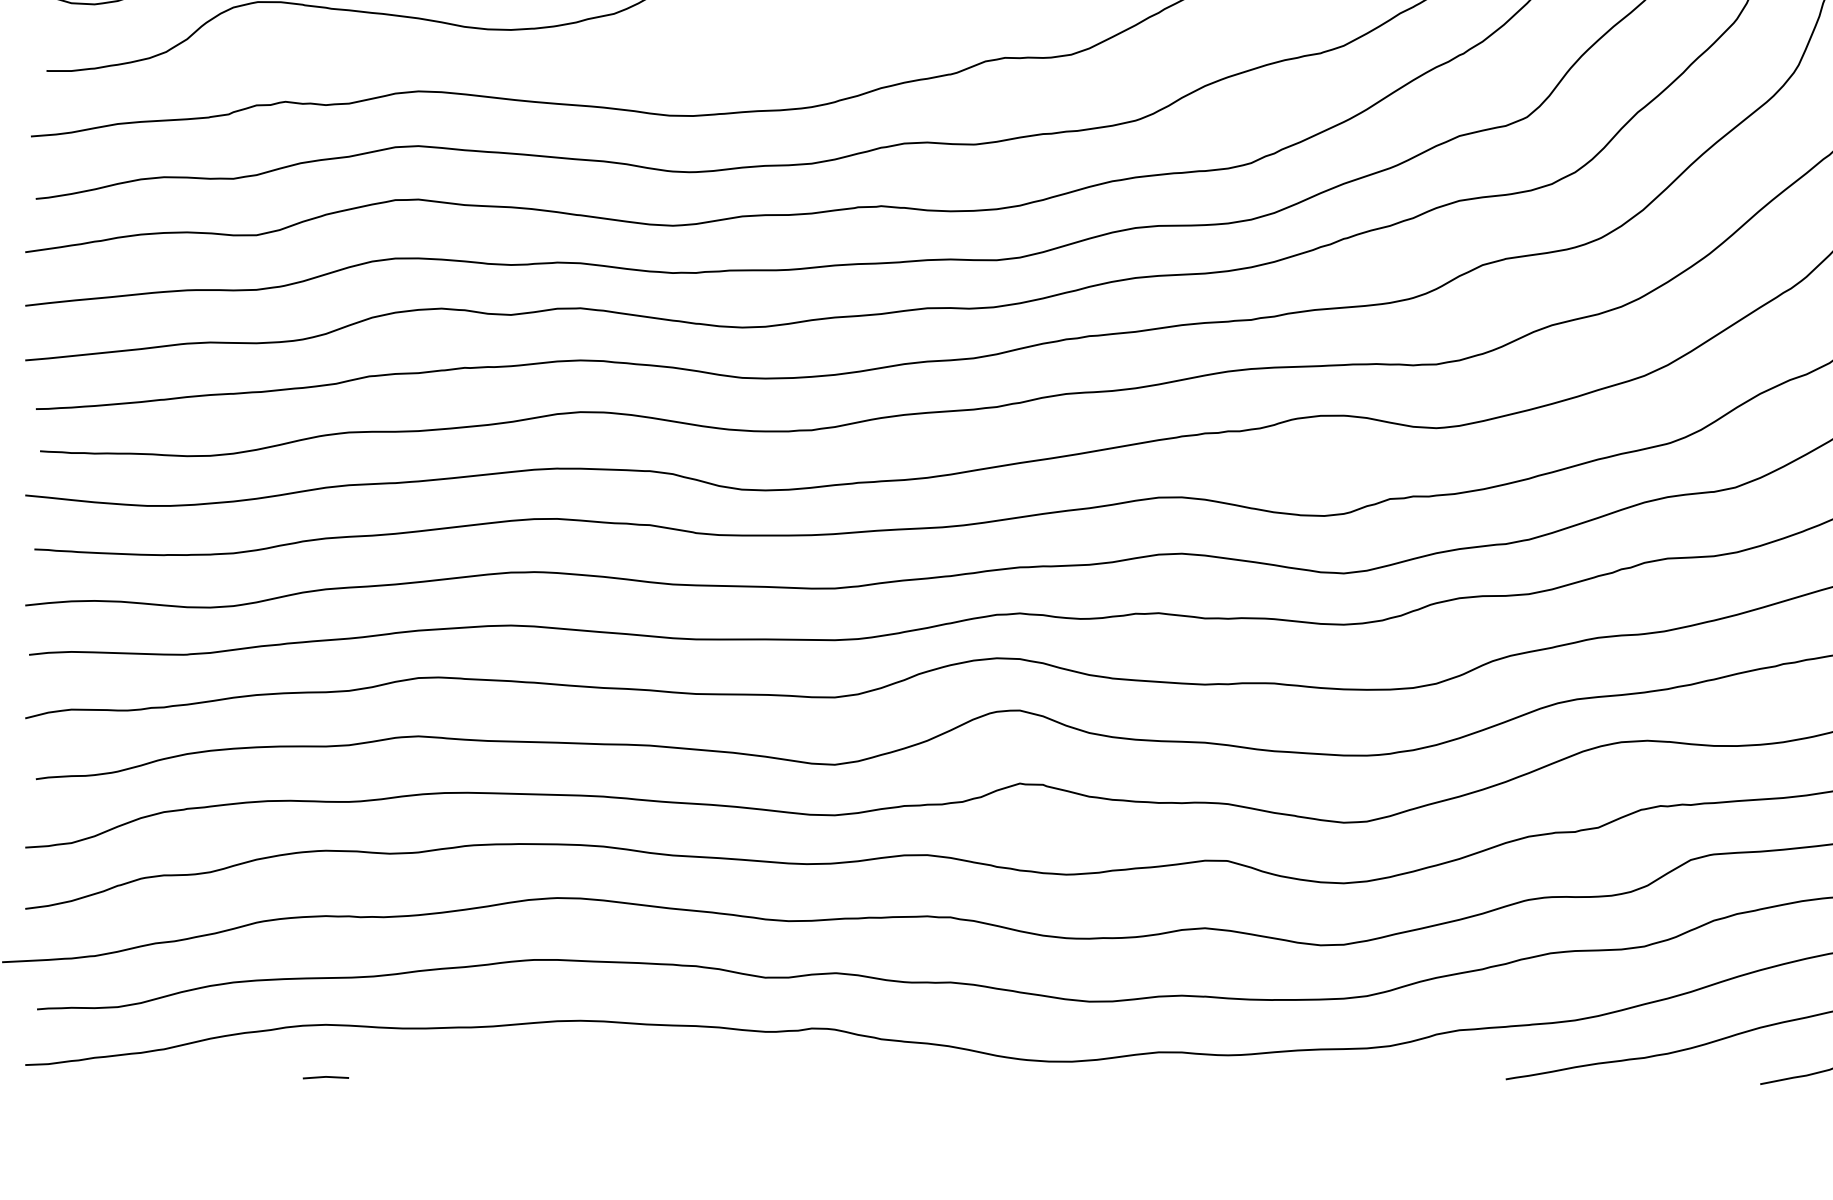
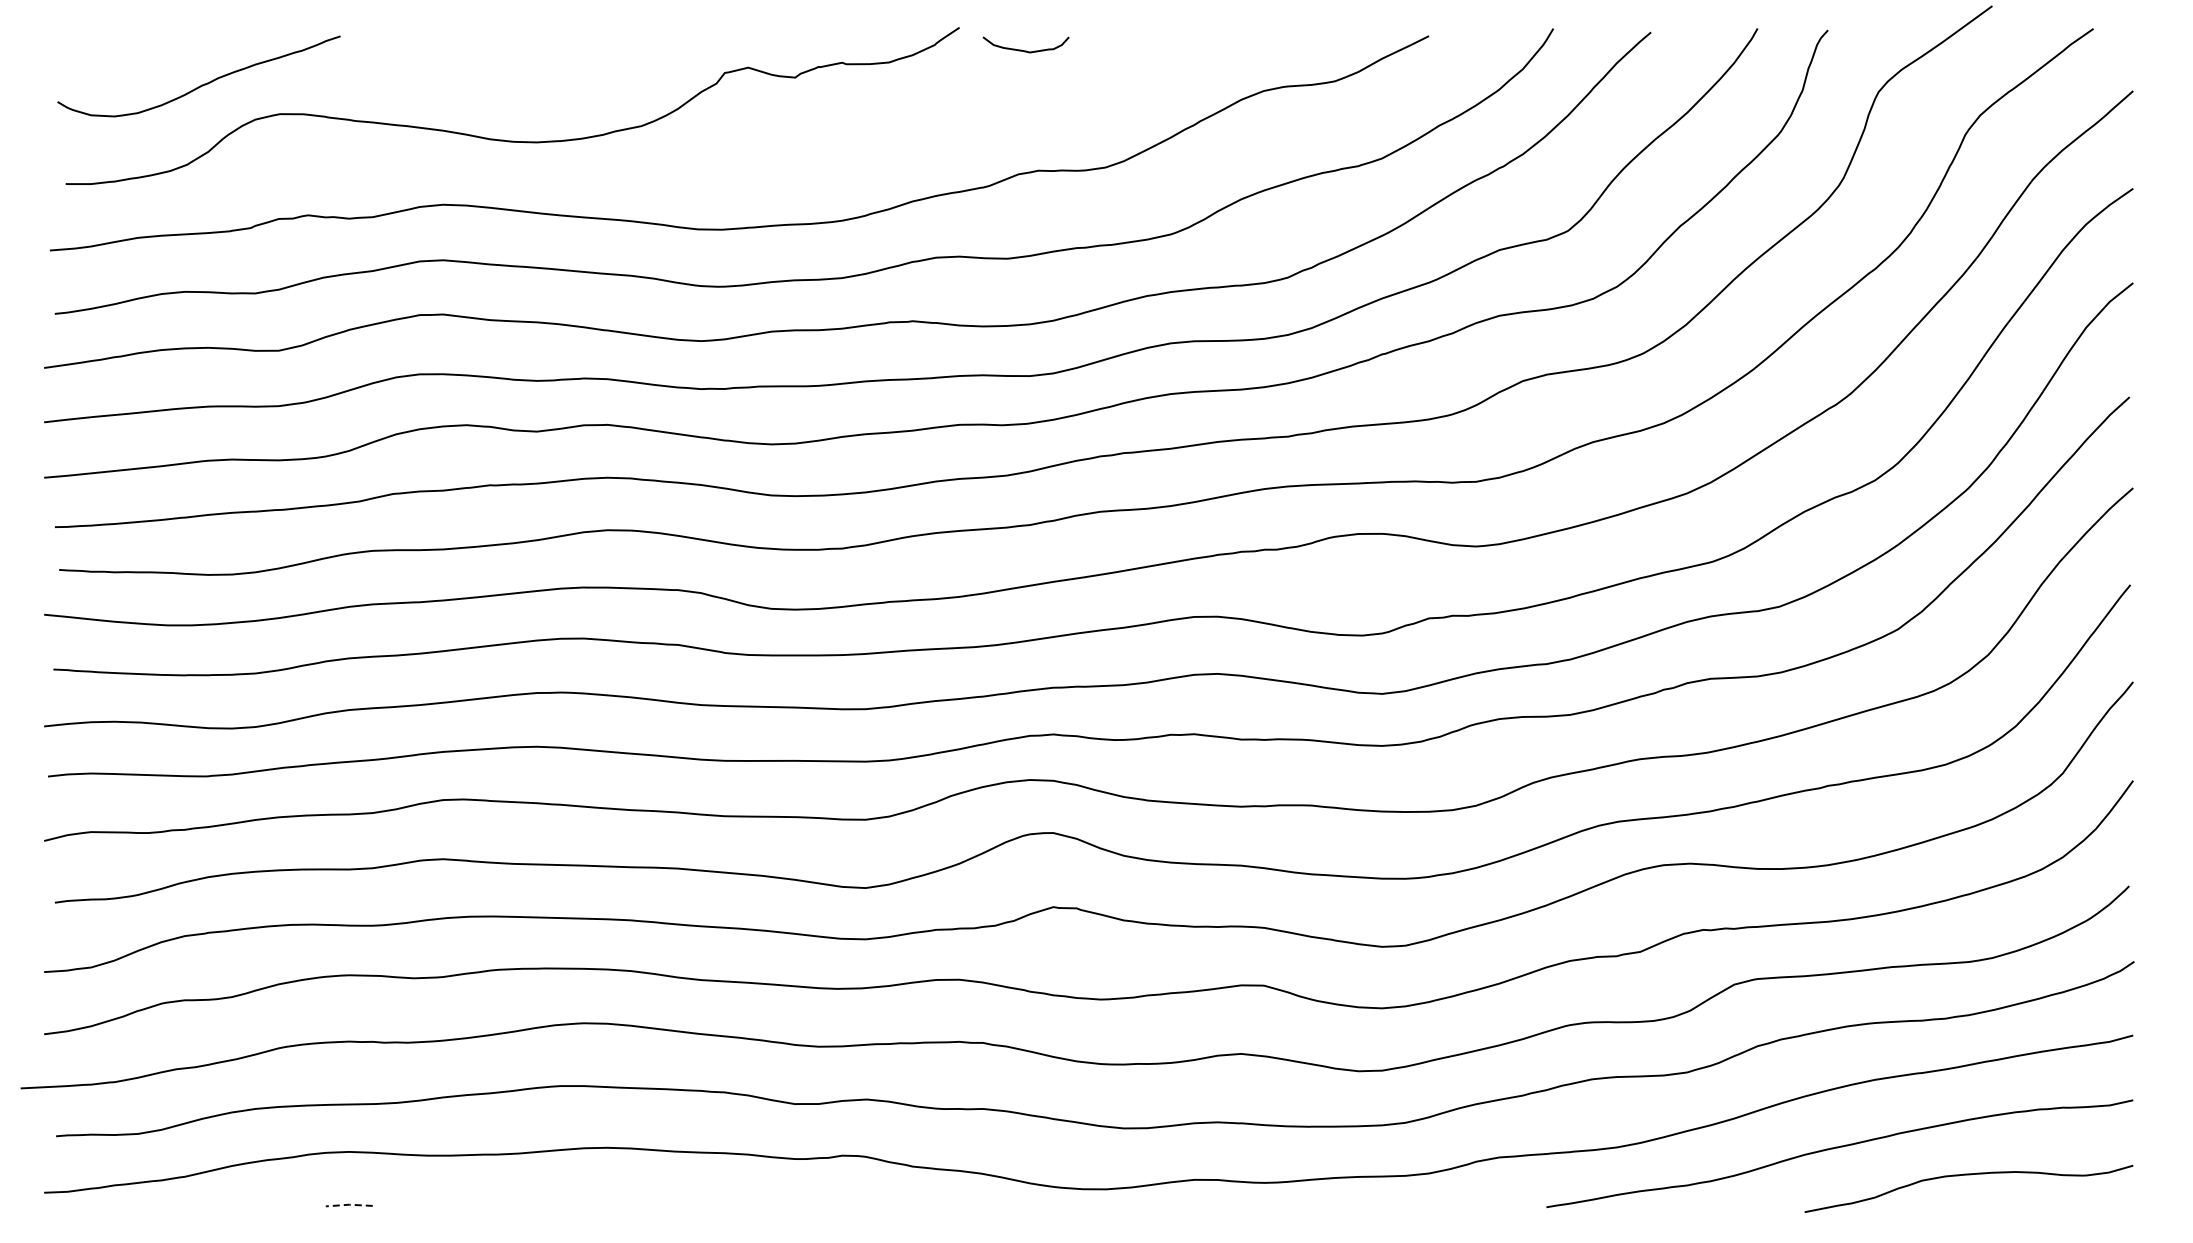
line: (326, 1076) -> (349, 1204), solid -> dashed

